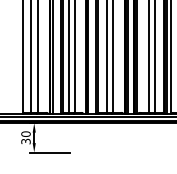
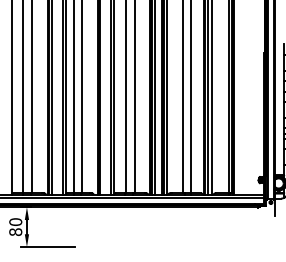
text: (25, 141) -> (15, 231), 30 -> 80

